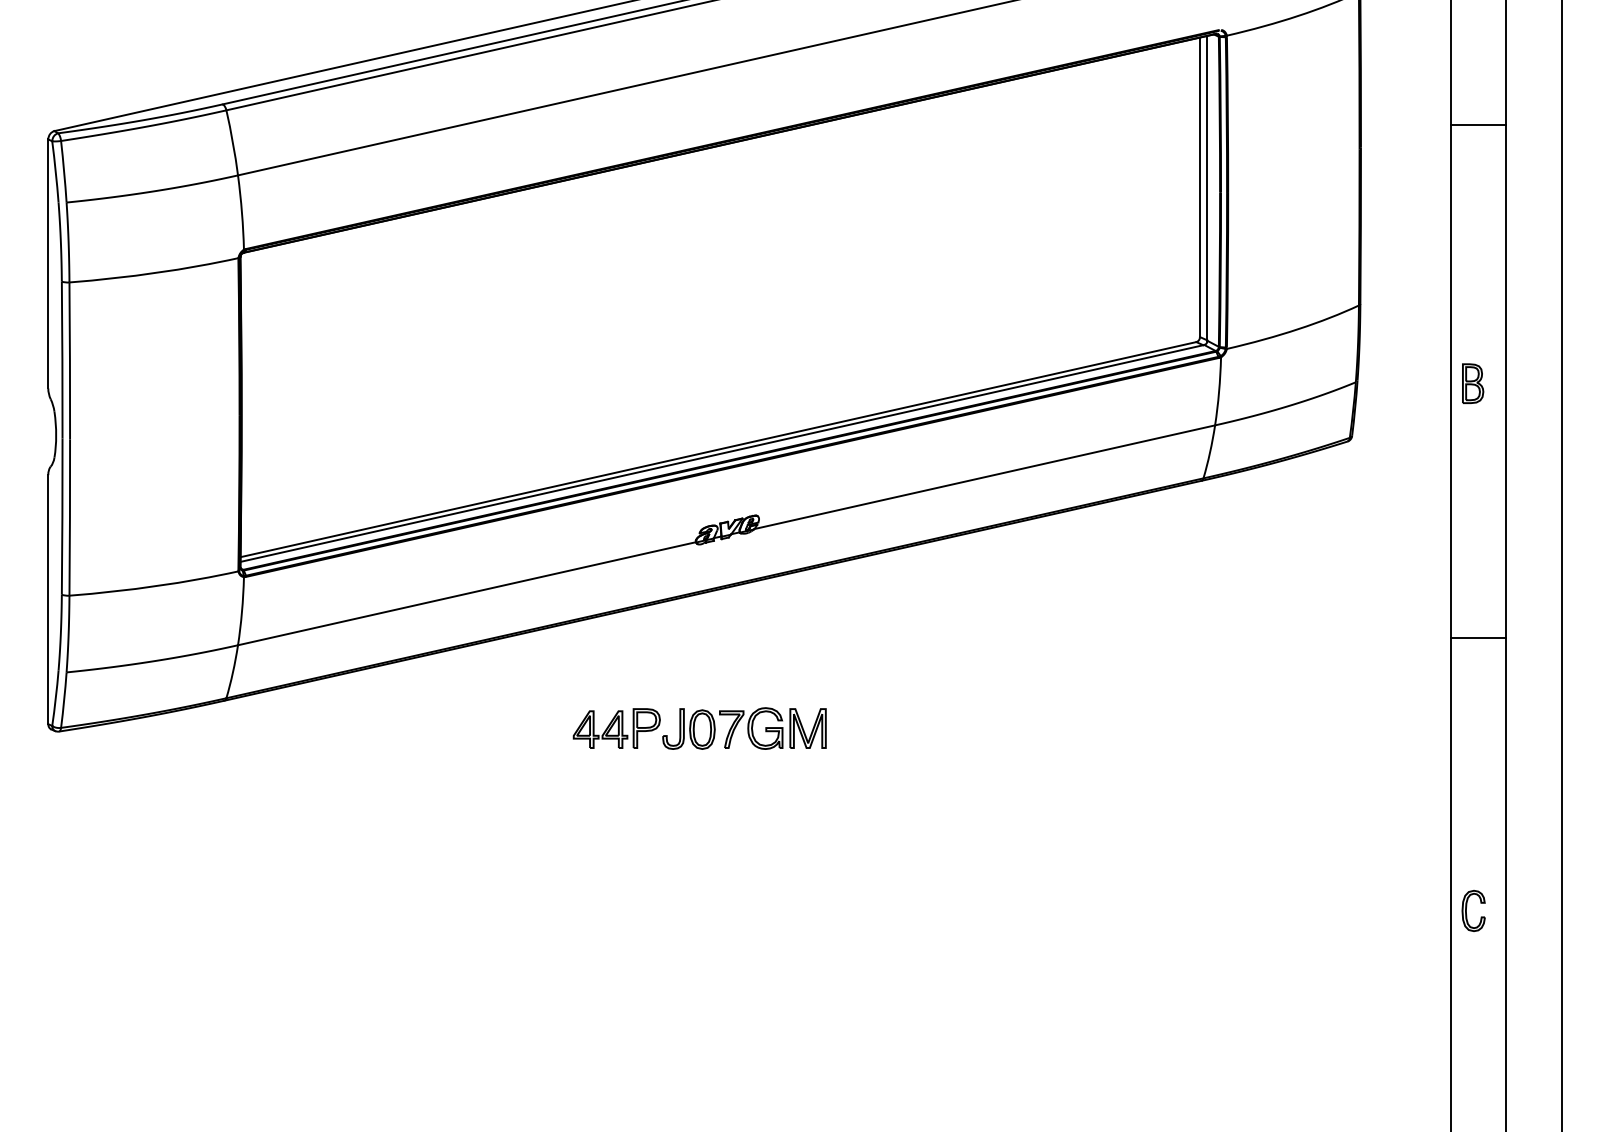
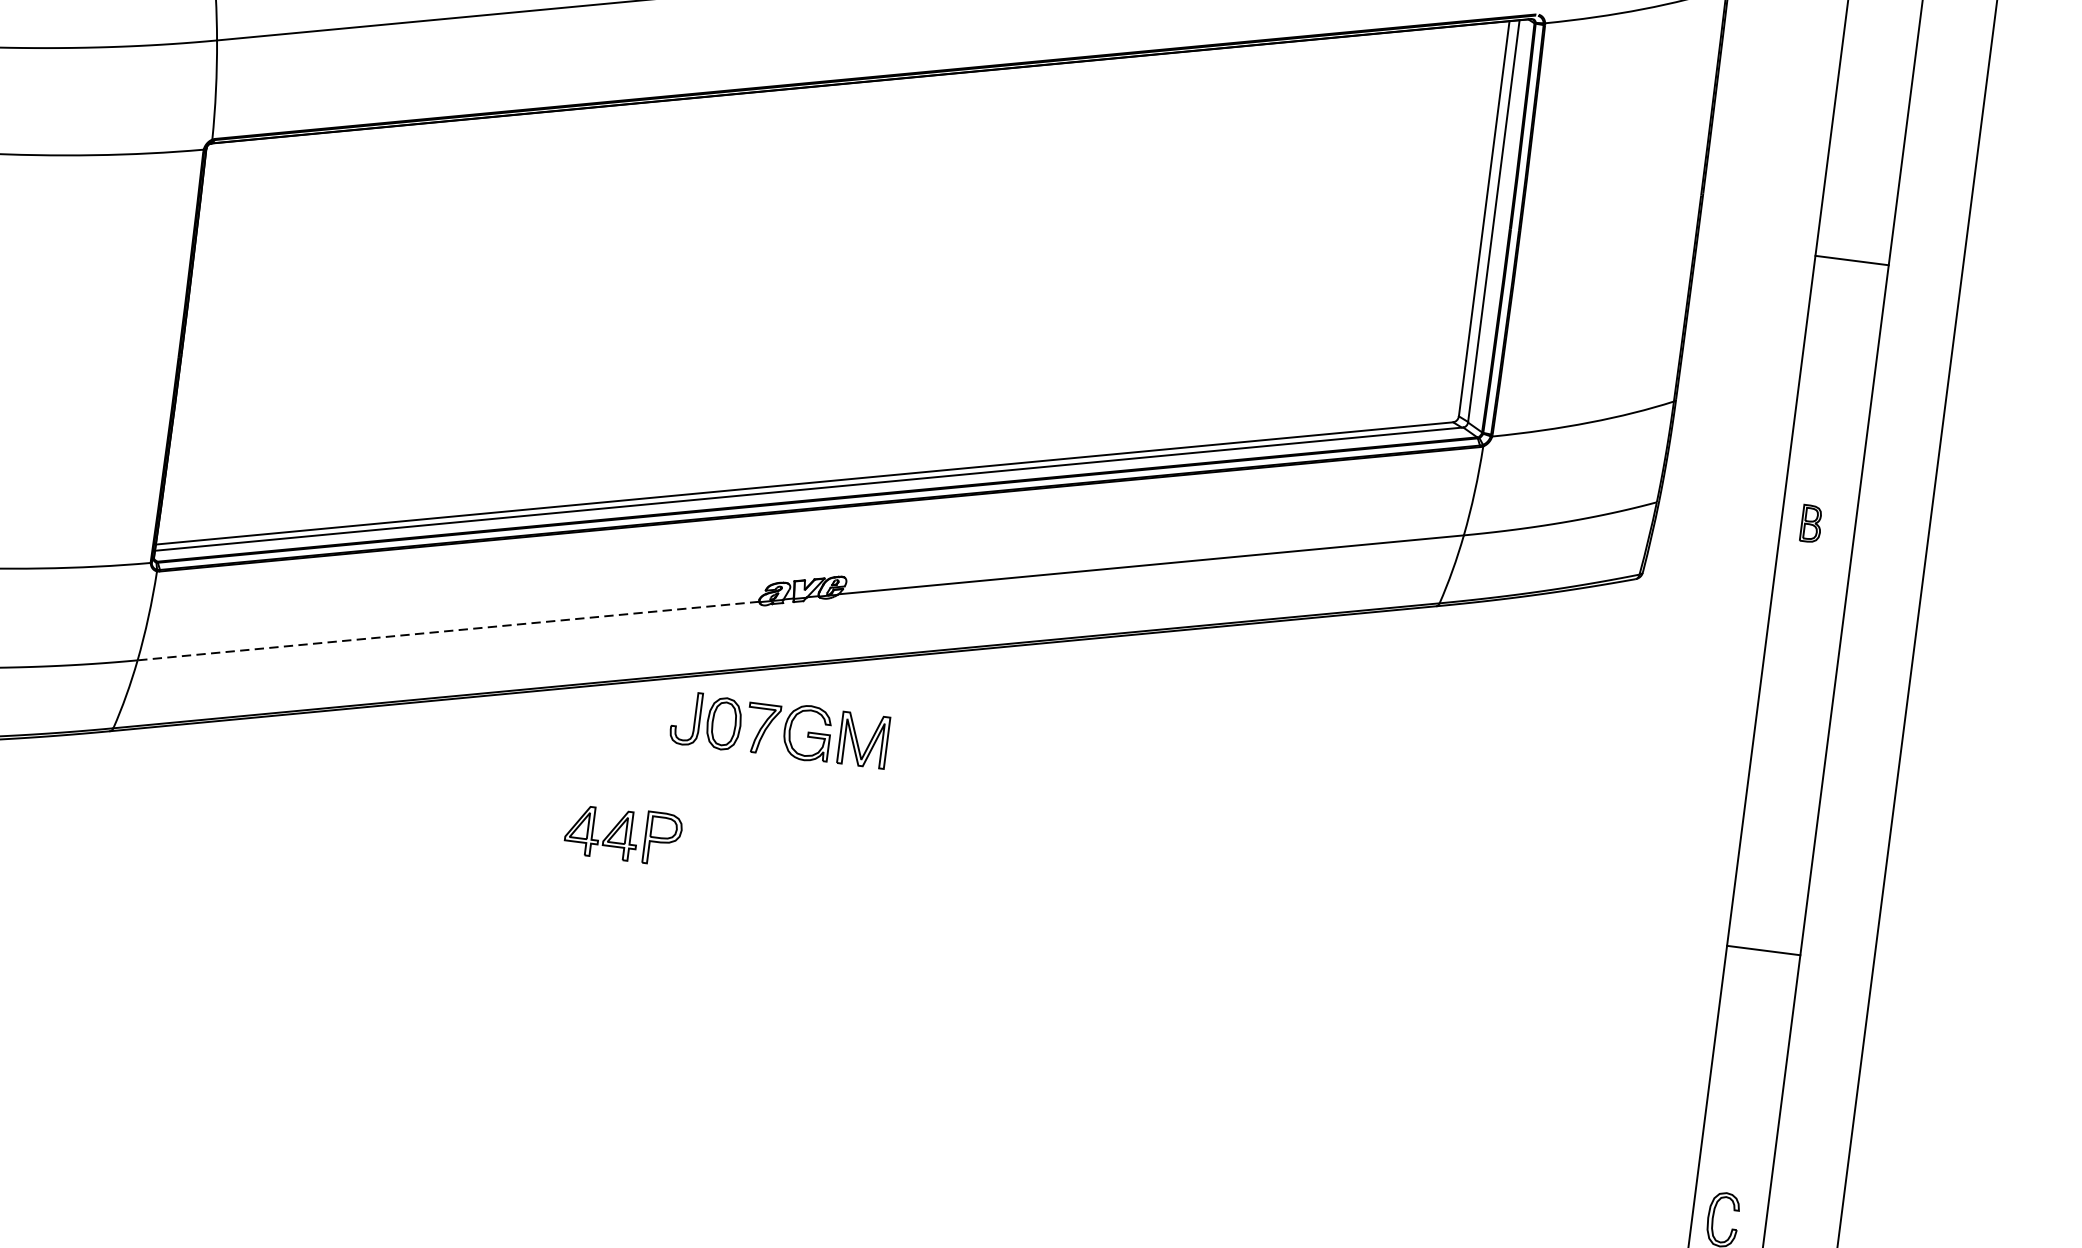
line: (1478, 125) -> (1852, 260), moved
part: (1473, 383) -> (1811, 523), size x0.7
line: (467, 593) -> (449, 630), solid -> dashed
line: (1478, 638) -> (1763, 950), moved
part: (744, 728) -> (779, 729), moved

